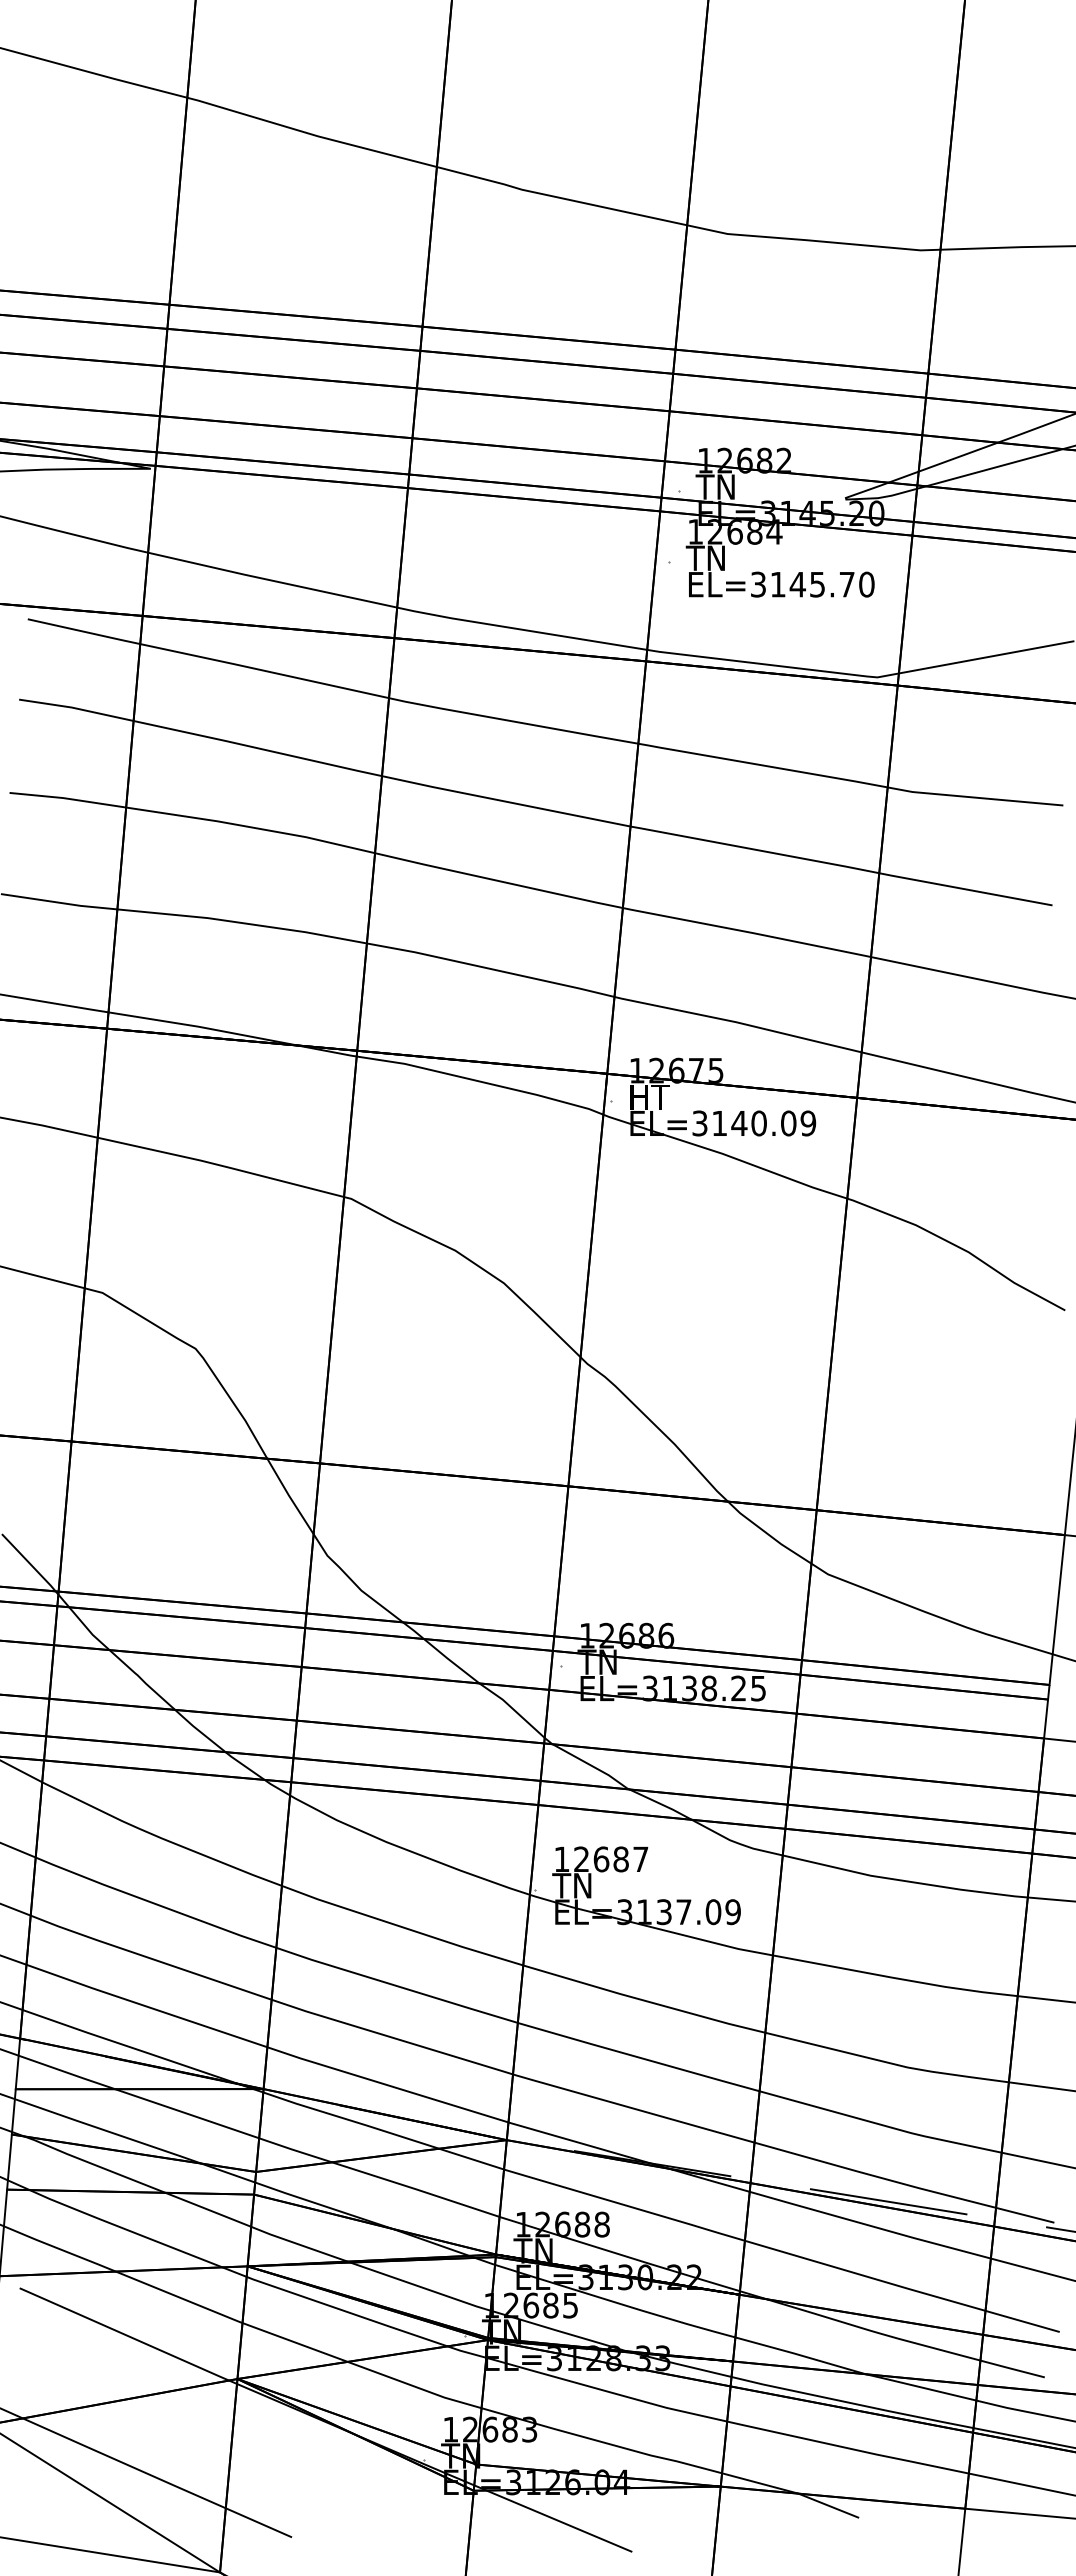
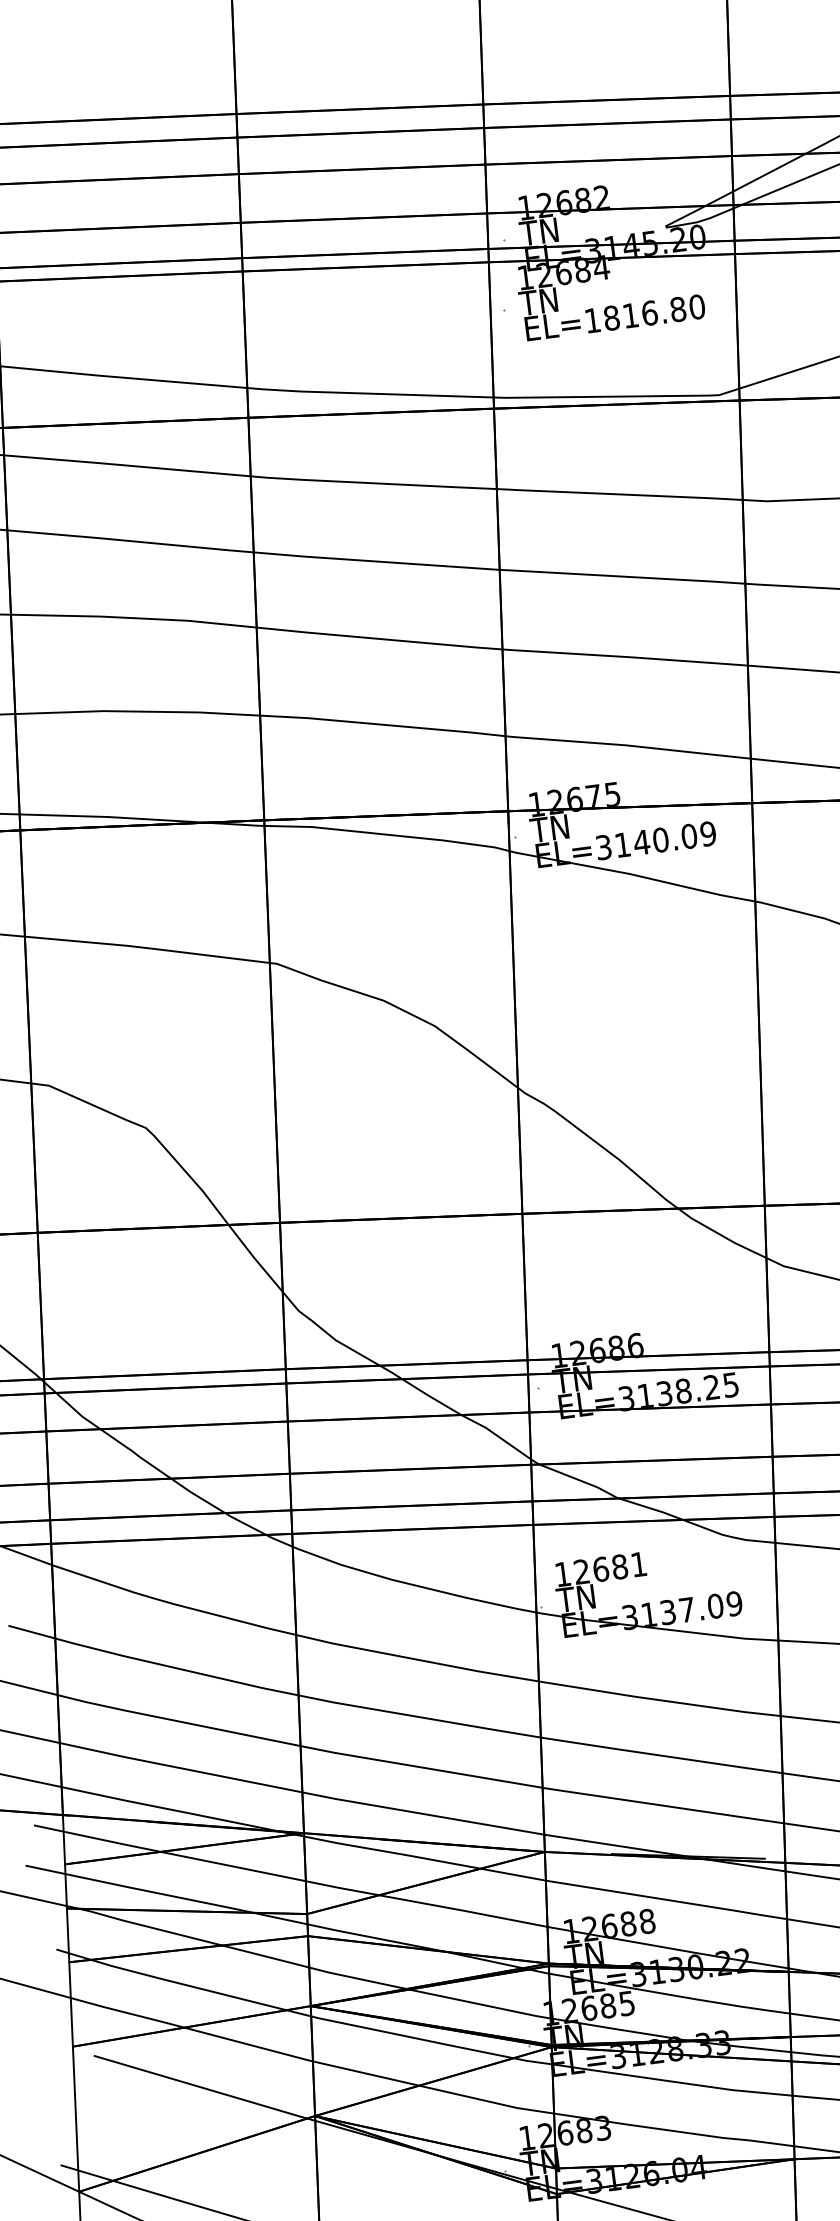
text: (802, 584) -> (635, 314), EL=3145.70 -> EL=1816.80
text: (648, 1096) -> (550, 827), HT -> TN
text: (640, 1858) -> (638, 1563), 12687 -> 12681

